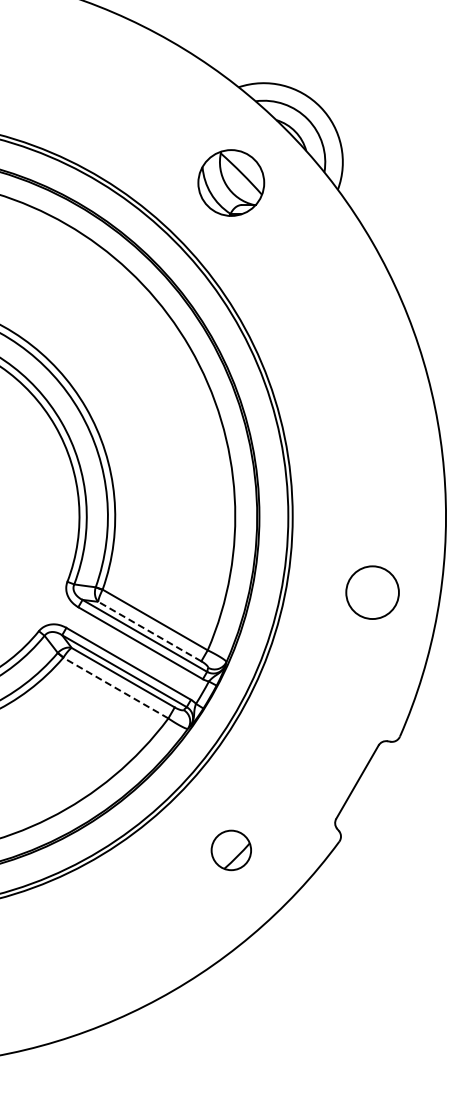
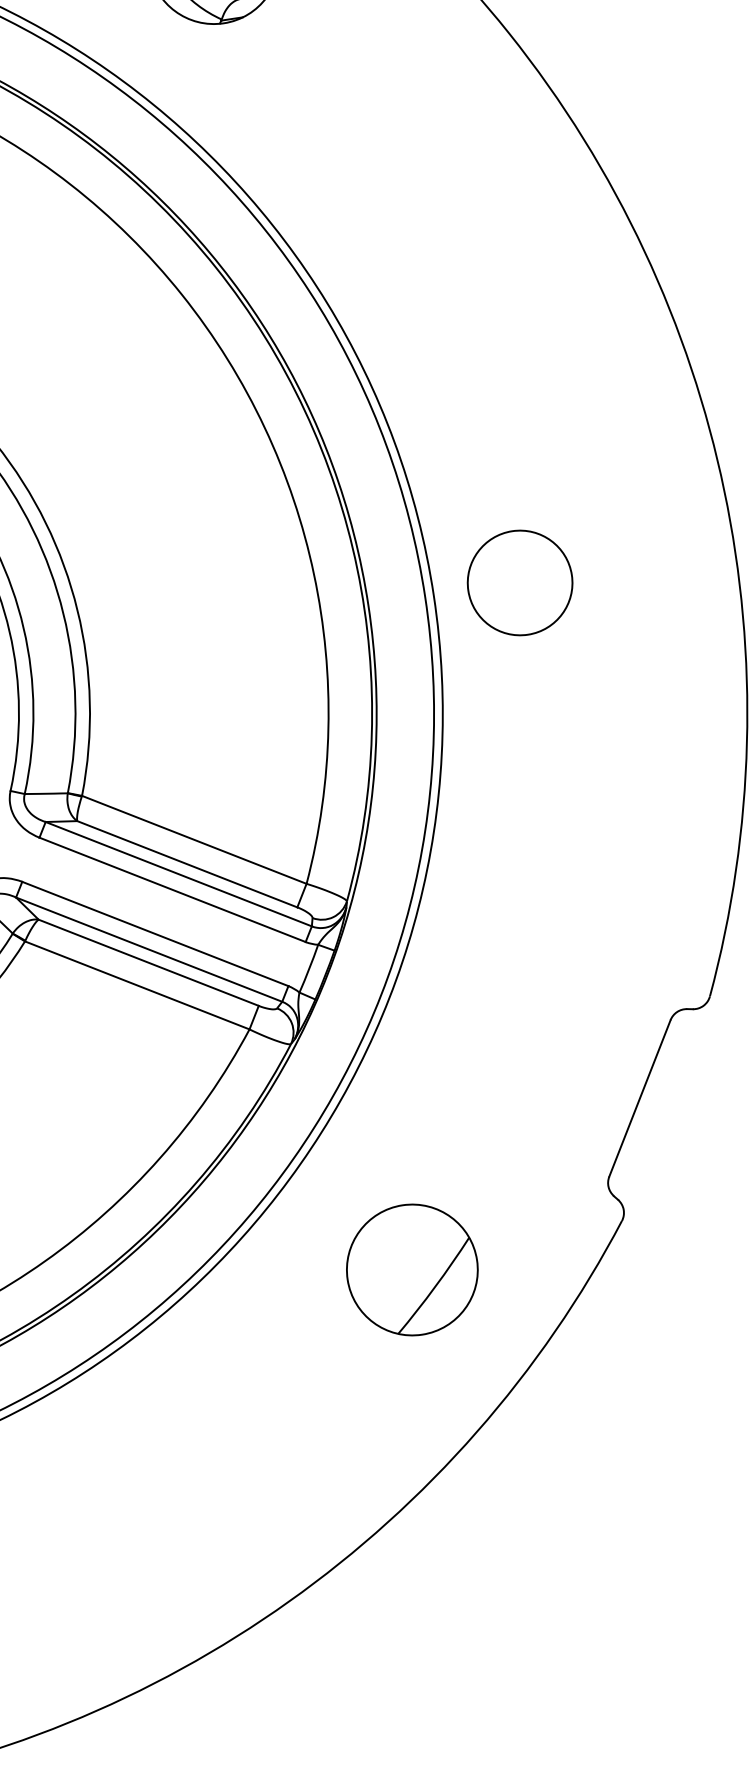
circle: (372, 592) -> (519, 582), moved
line: (149, 631) -> (186, 864), dashed -> solid
line: (115, 688) -> (136, 986), dashed -> solid
part: (231, 850) -> (412, 1270), size x1.67

